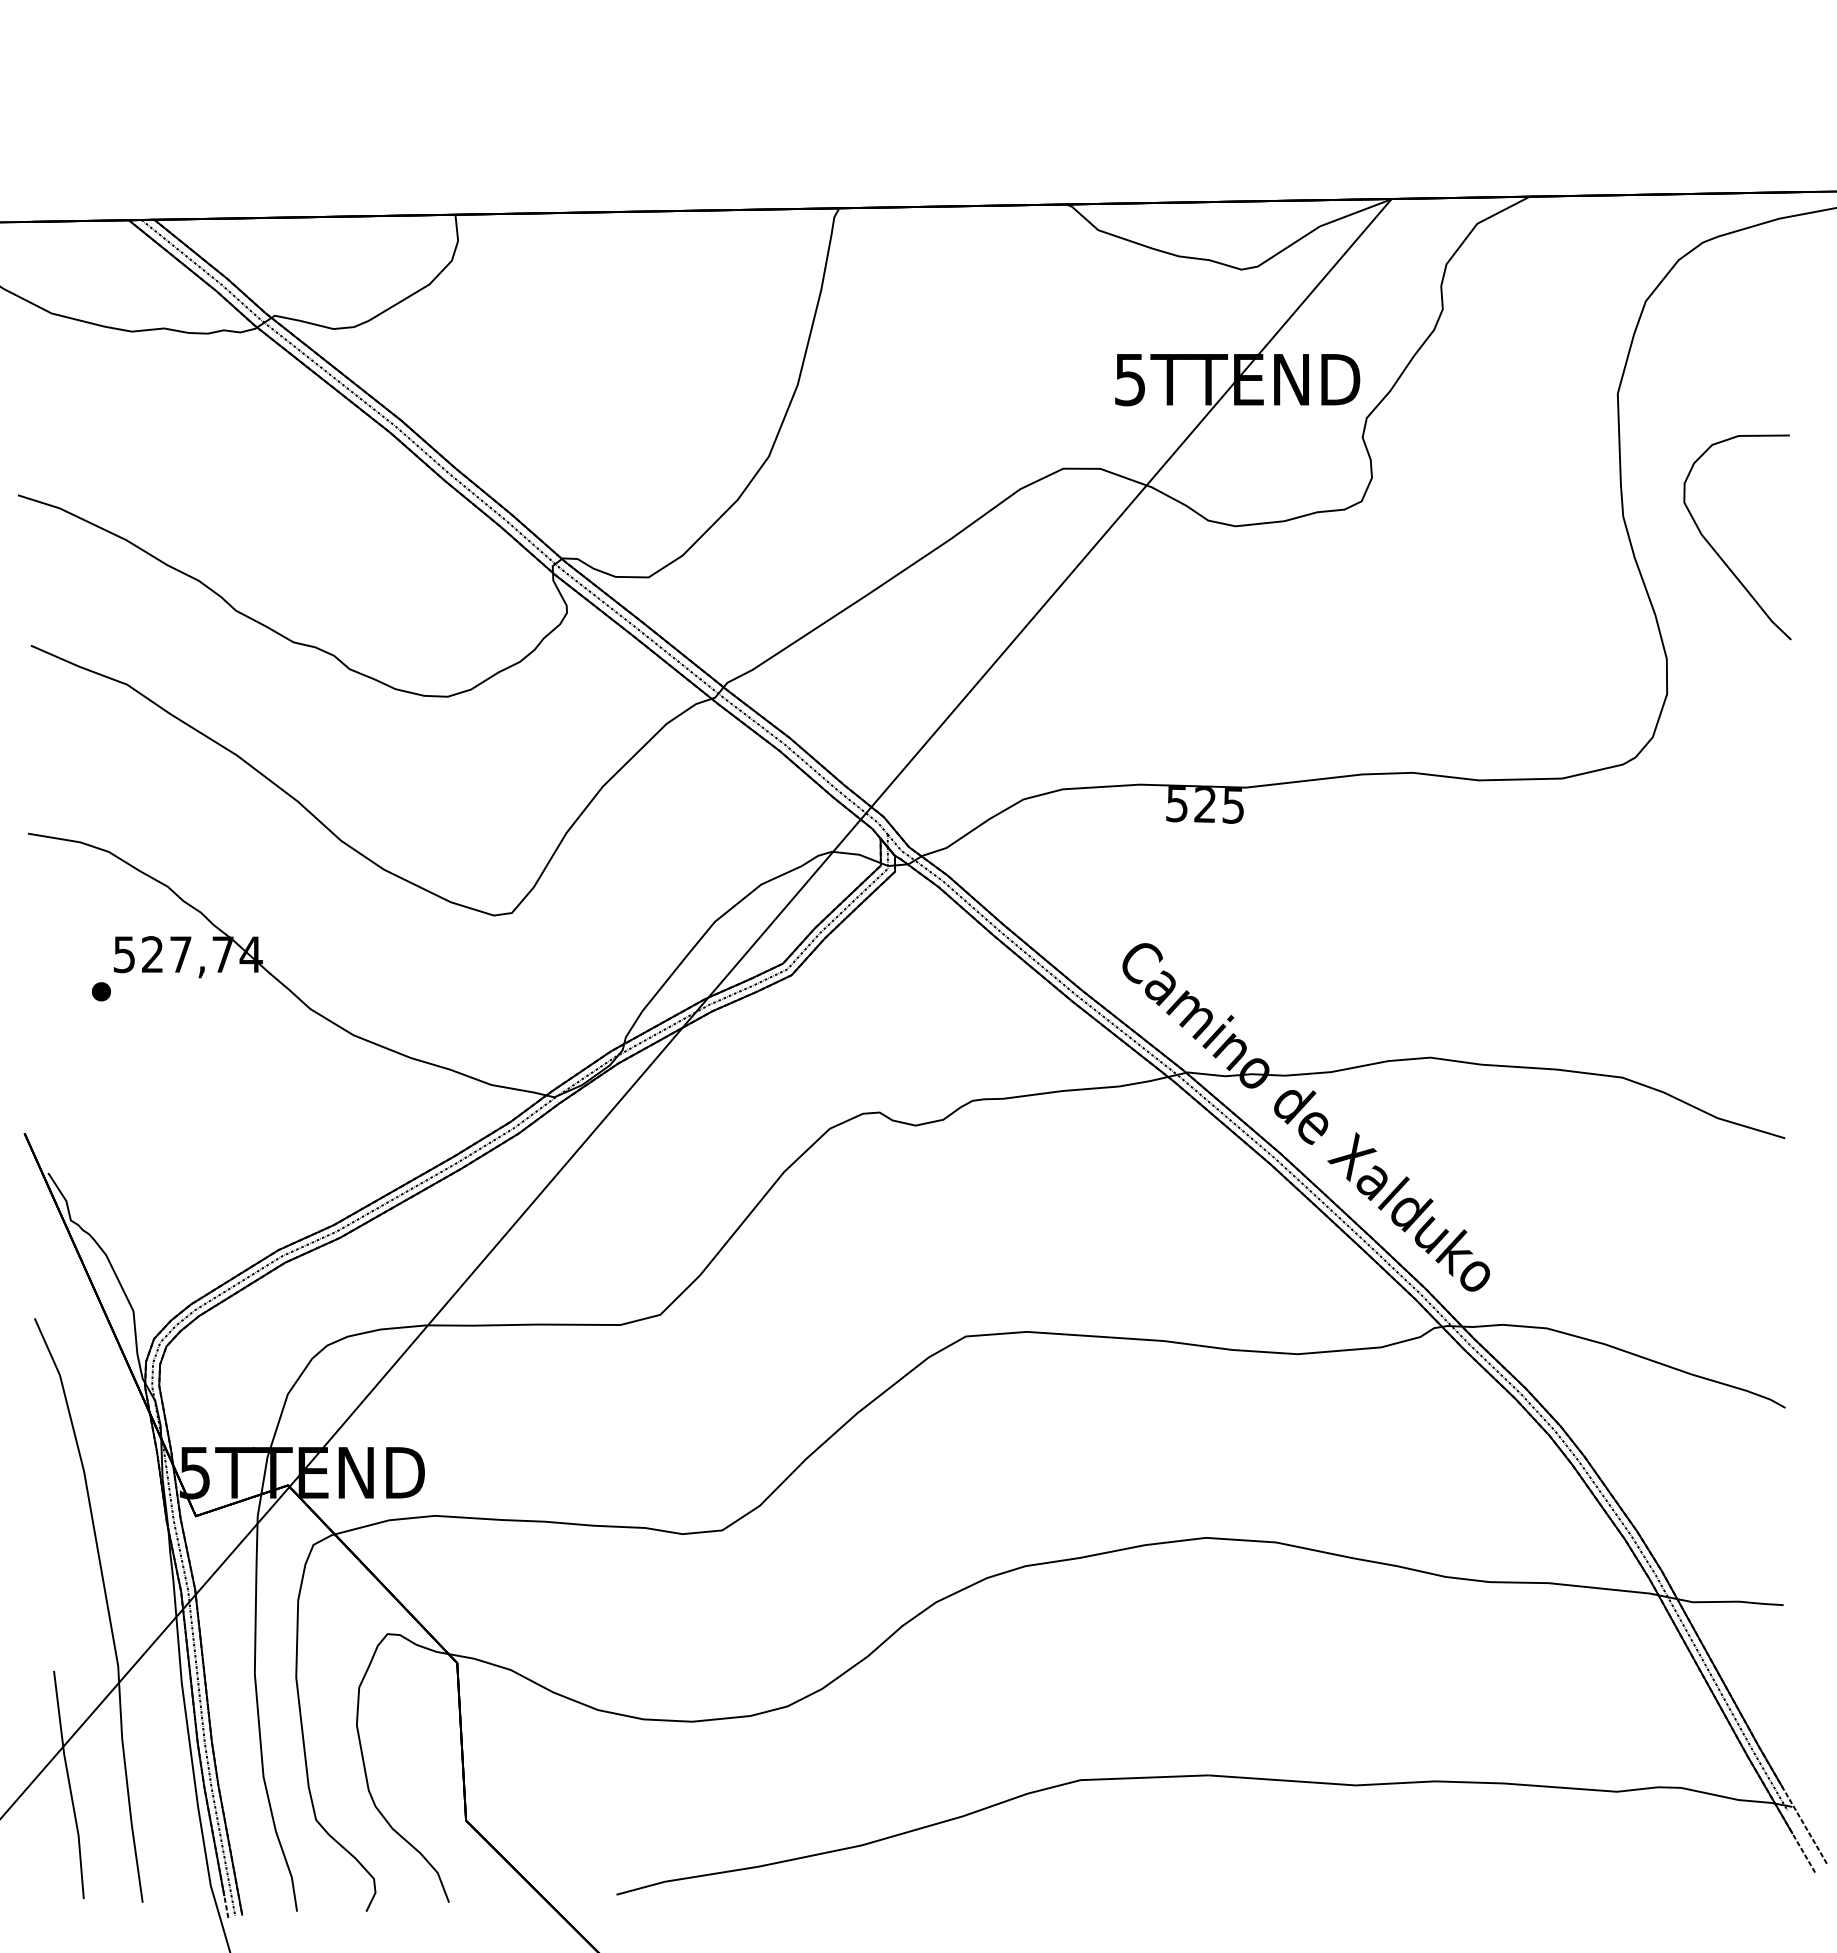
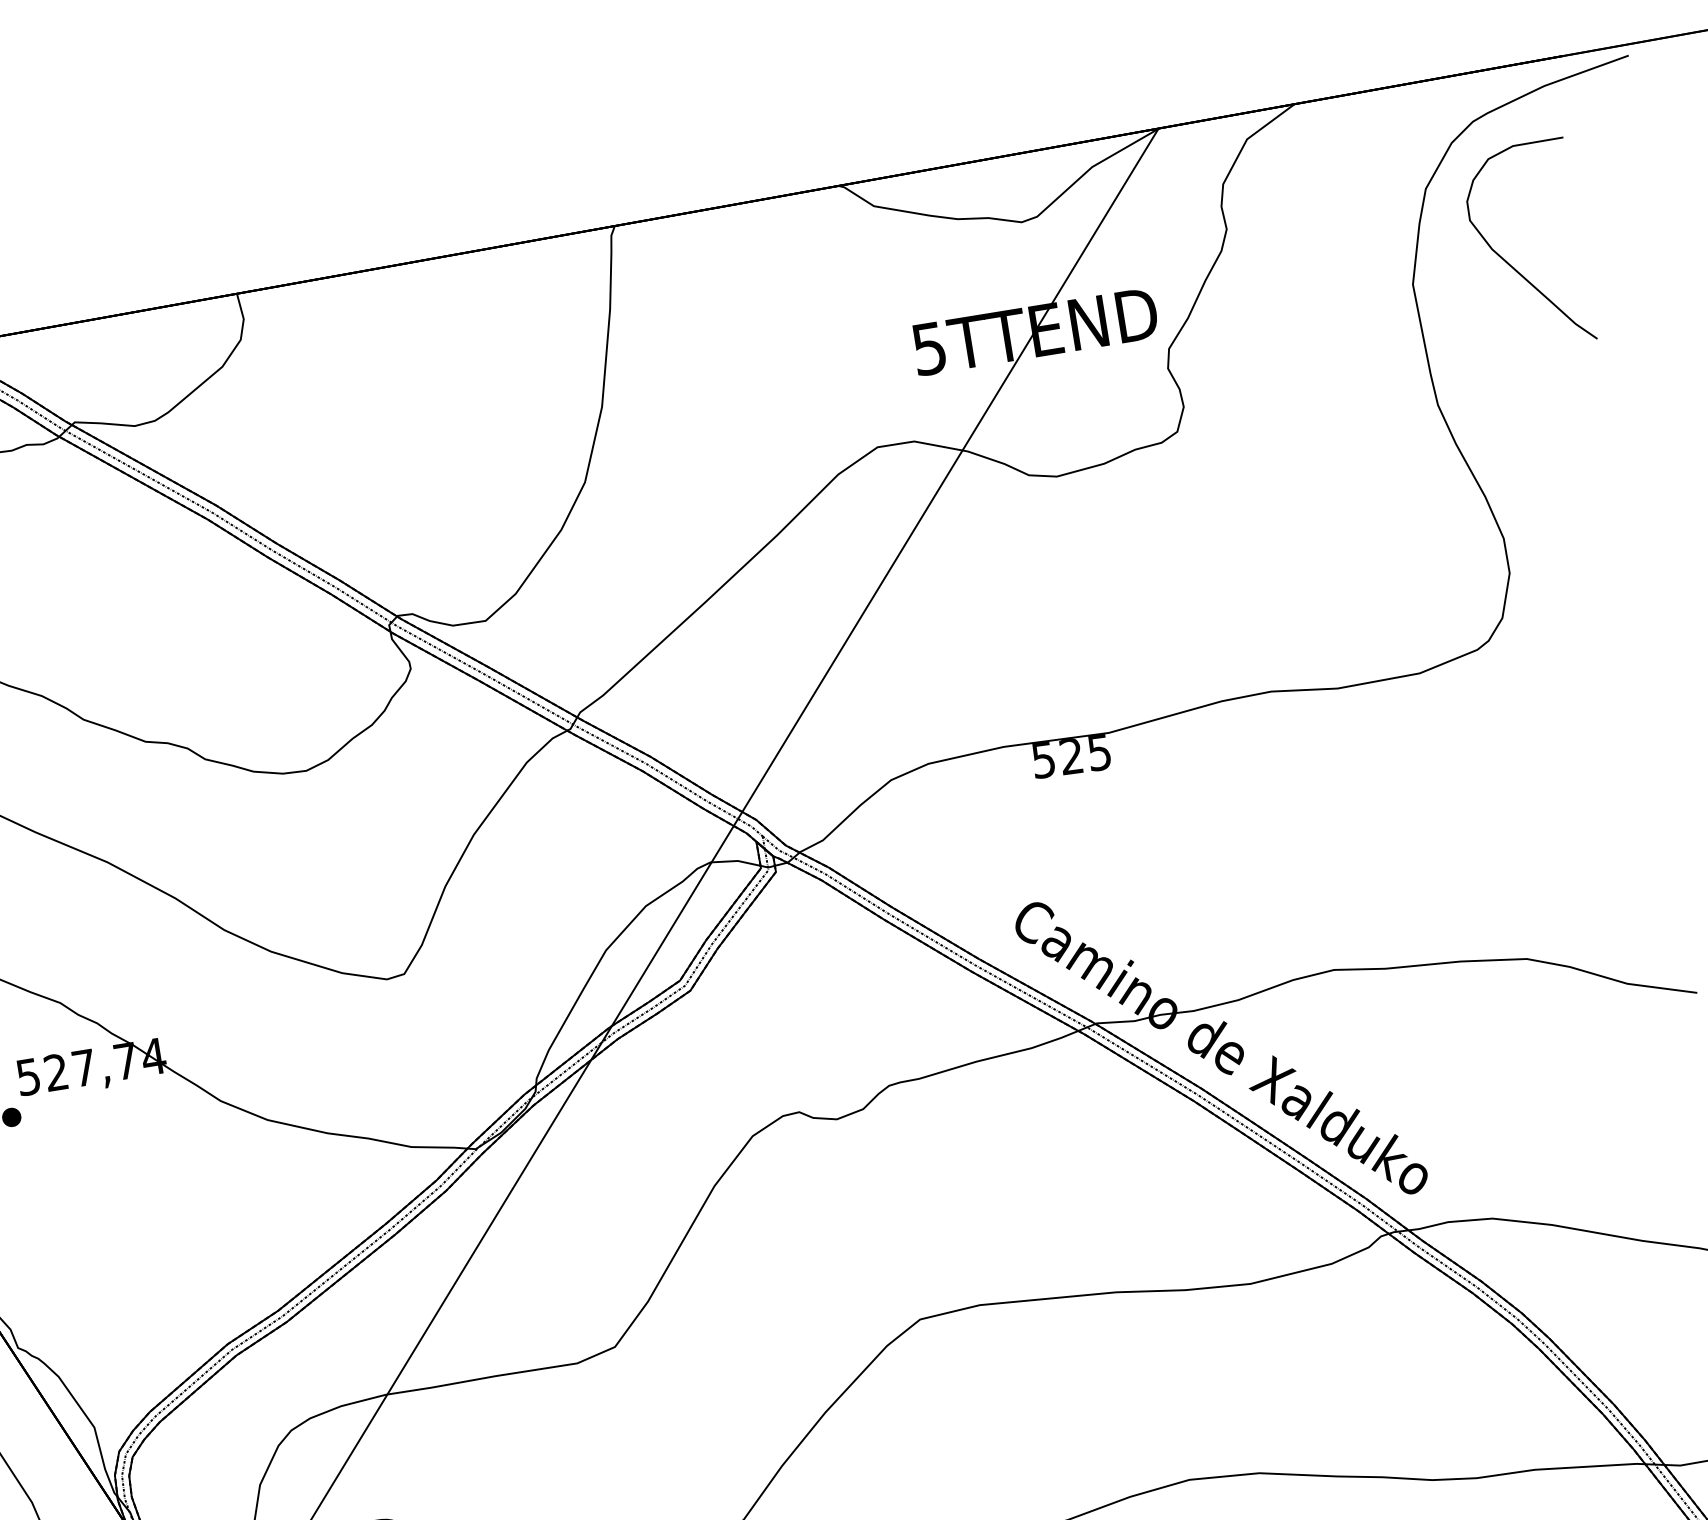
curve: (1719, 554) -> (1513, 266), moved

